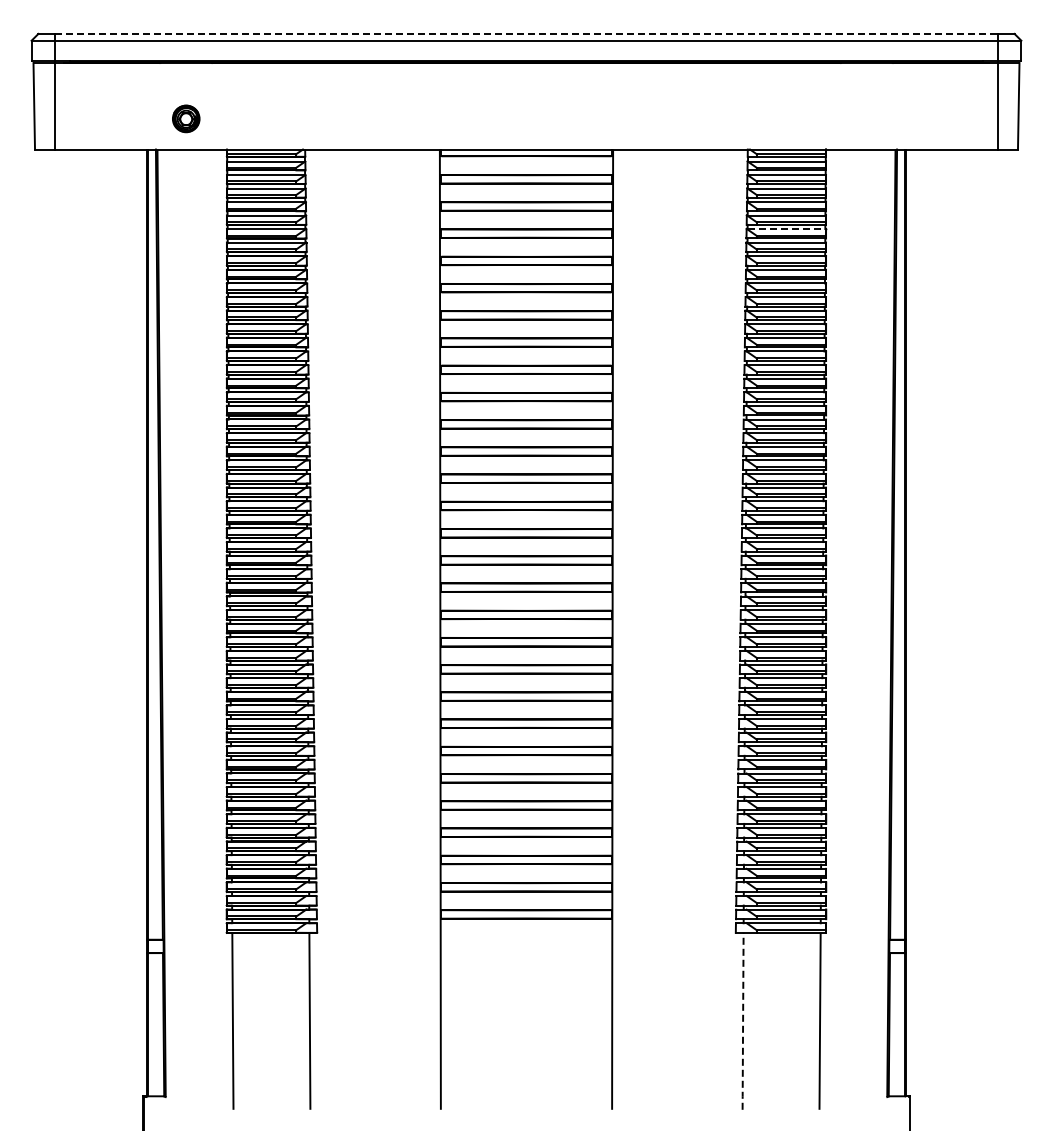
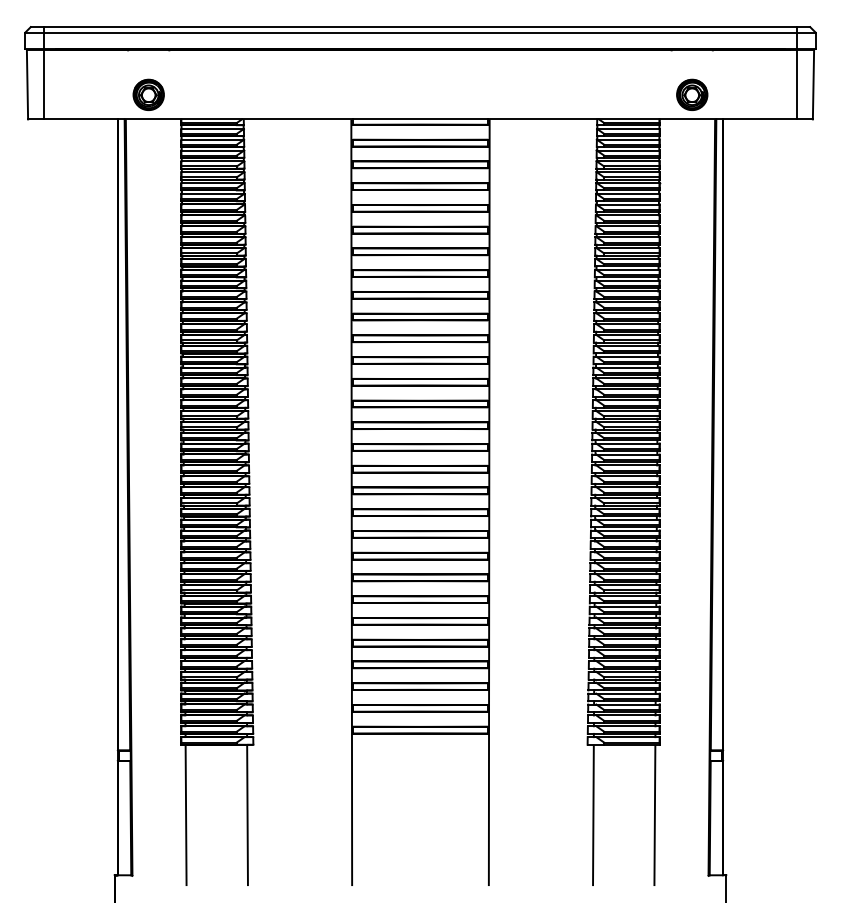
line: (526, 33) -> (420, 26), dashed -> solid
part: (186, 118) -> (149, 94), size x1.43
part: (866, 118) -> (691, 94), added
line: (786, 229) -> (628, 183), dashed -> solid
line: (743, 1021) -> (593, 815), dashed -> solid

